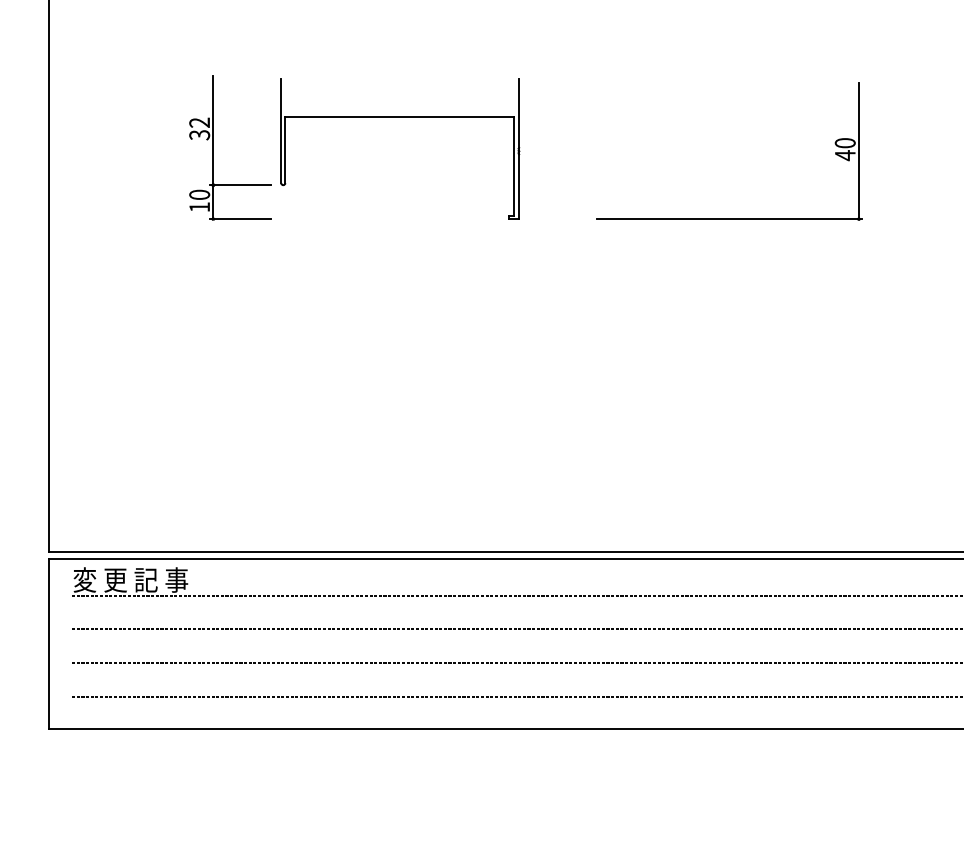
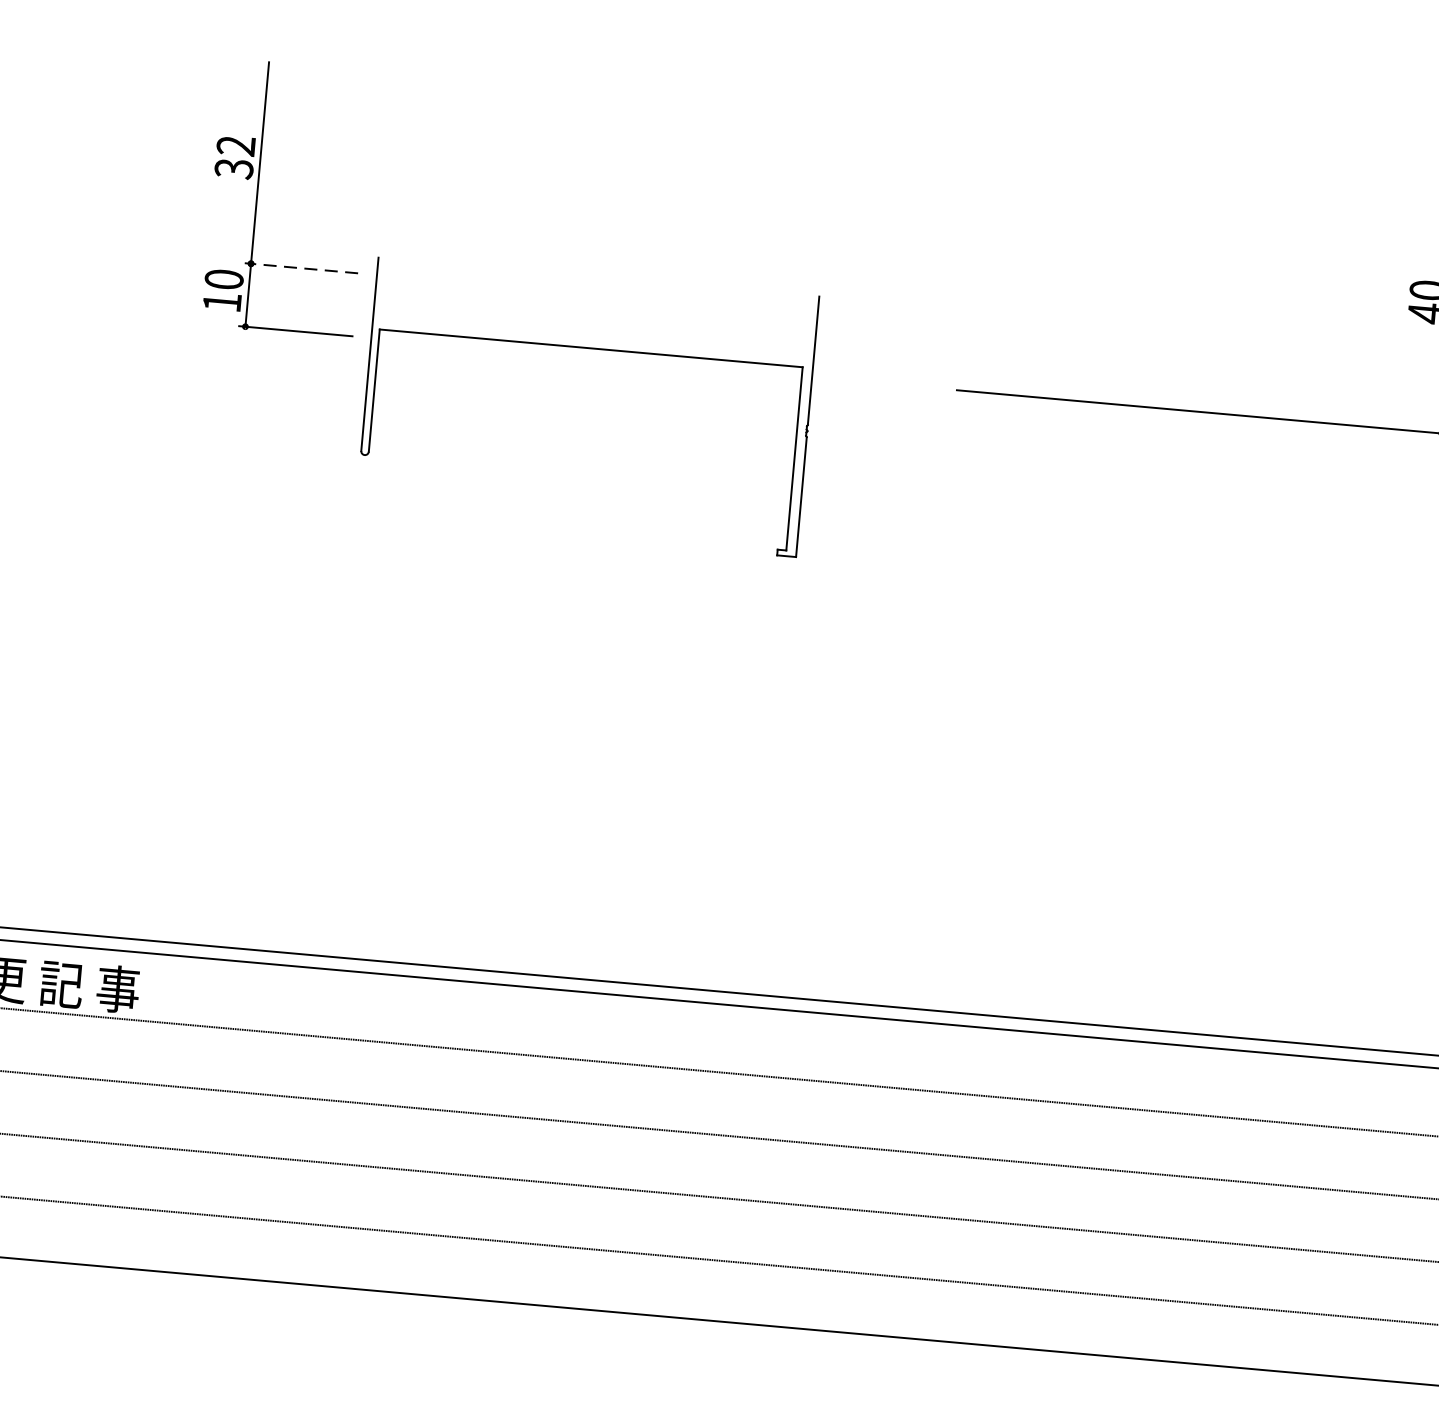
part: (400, 117) -> (593, 349), moved
line: (240, 185) -> (301, 268), solid -> dashed

